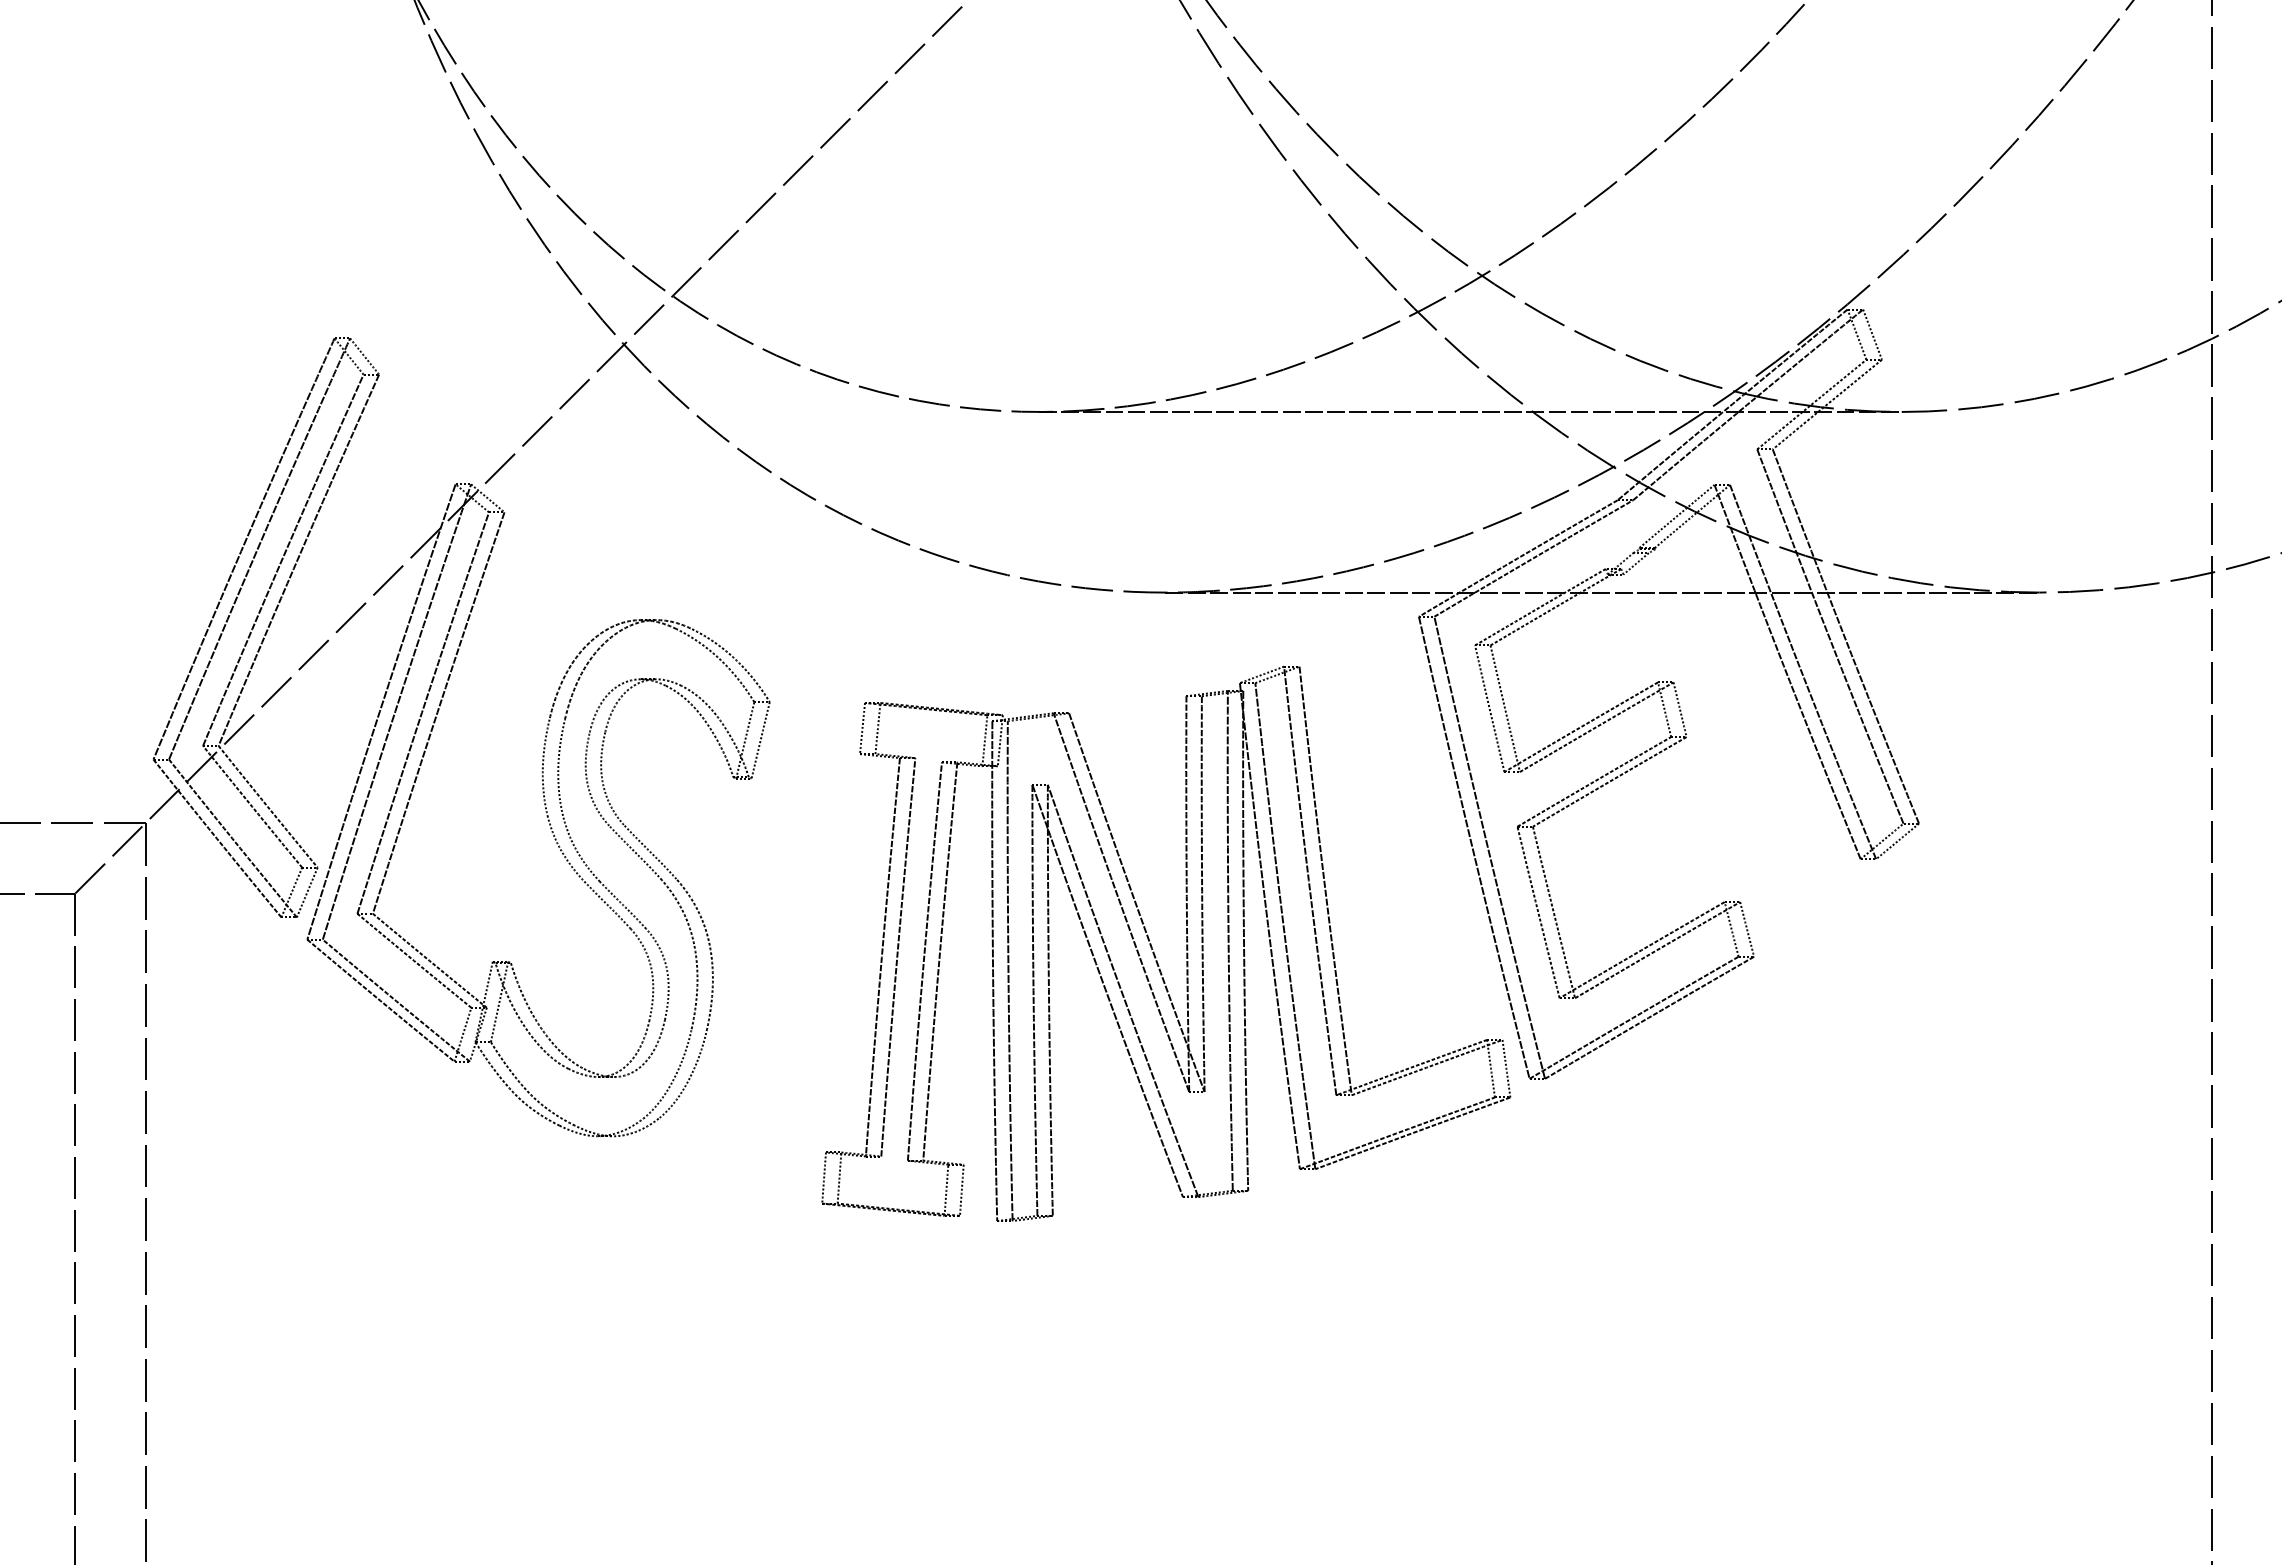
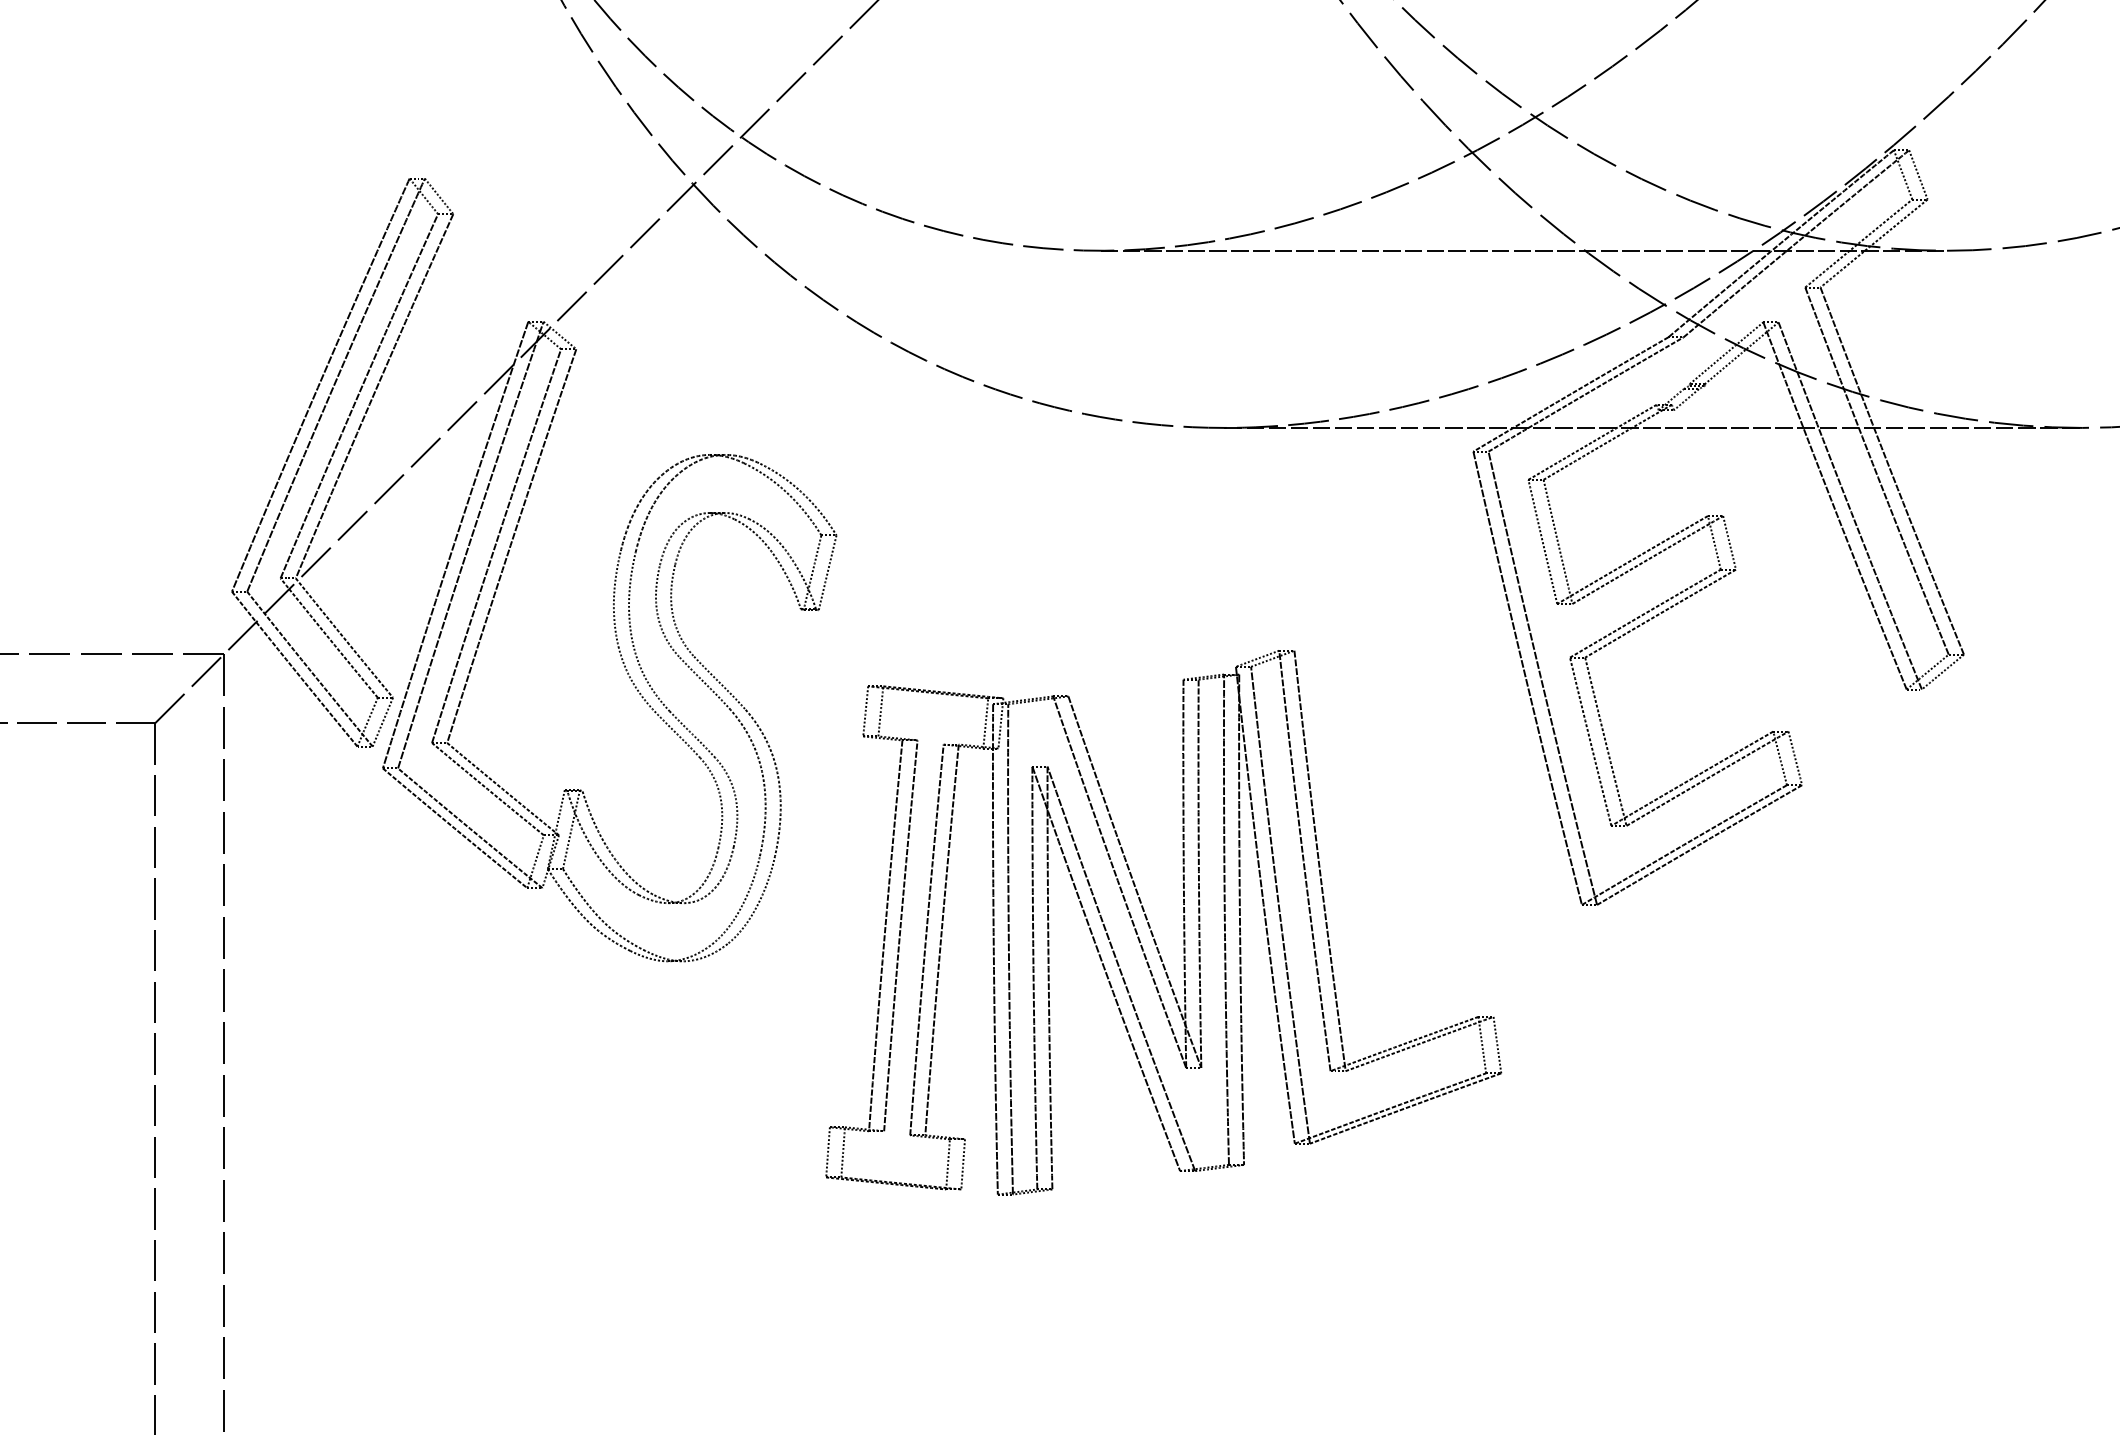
part: (1152, 946) -> (1150, 925), moved

